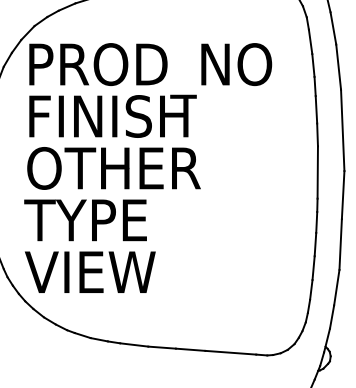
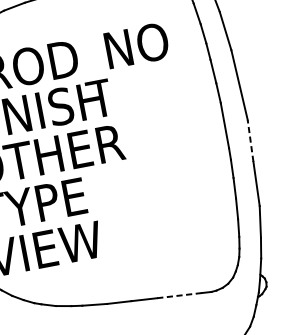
line: (343, 194) -> (250, 140), solid -> dashed
line: (231, 352) -> (180, 295), solid -> dashed

